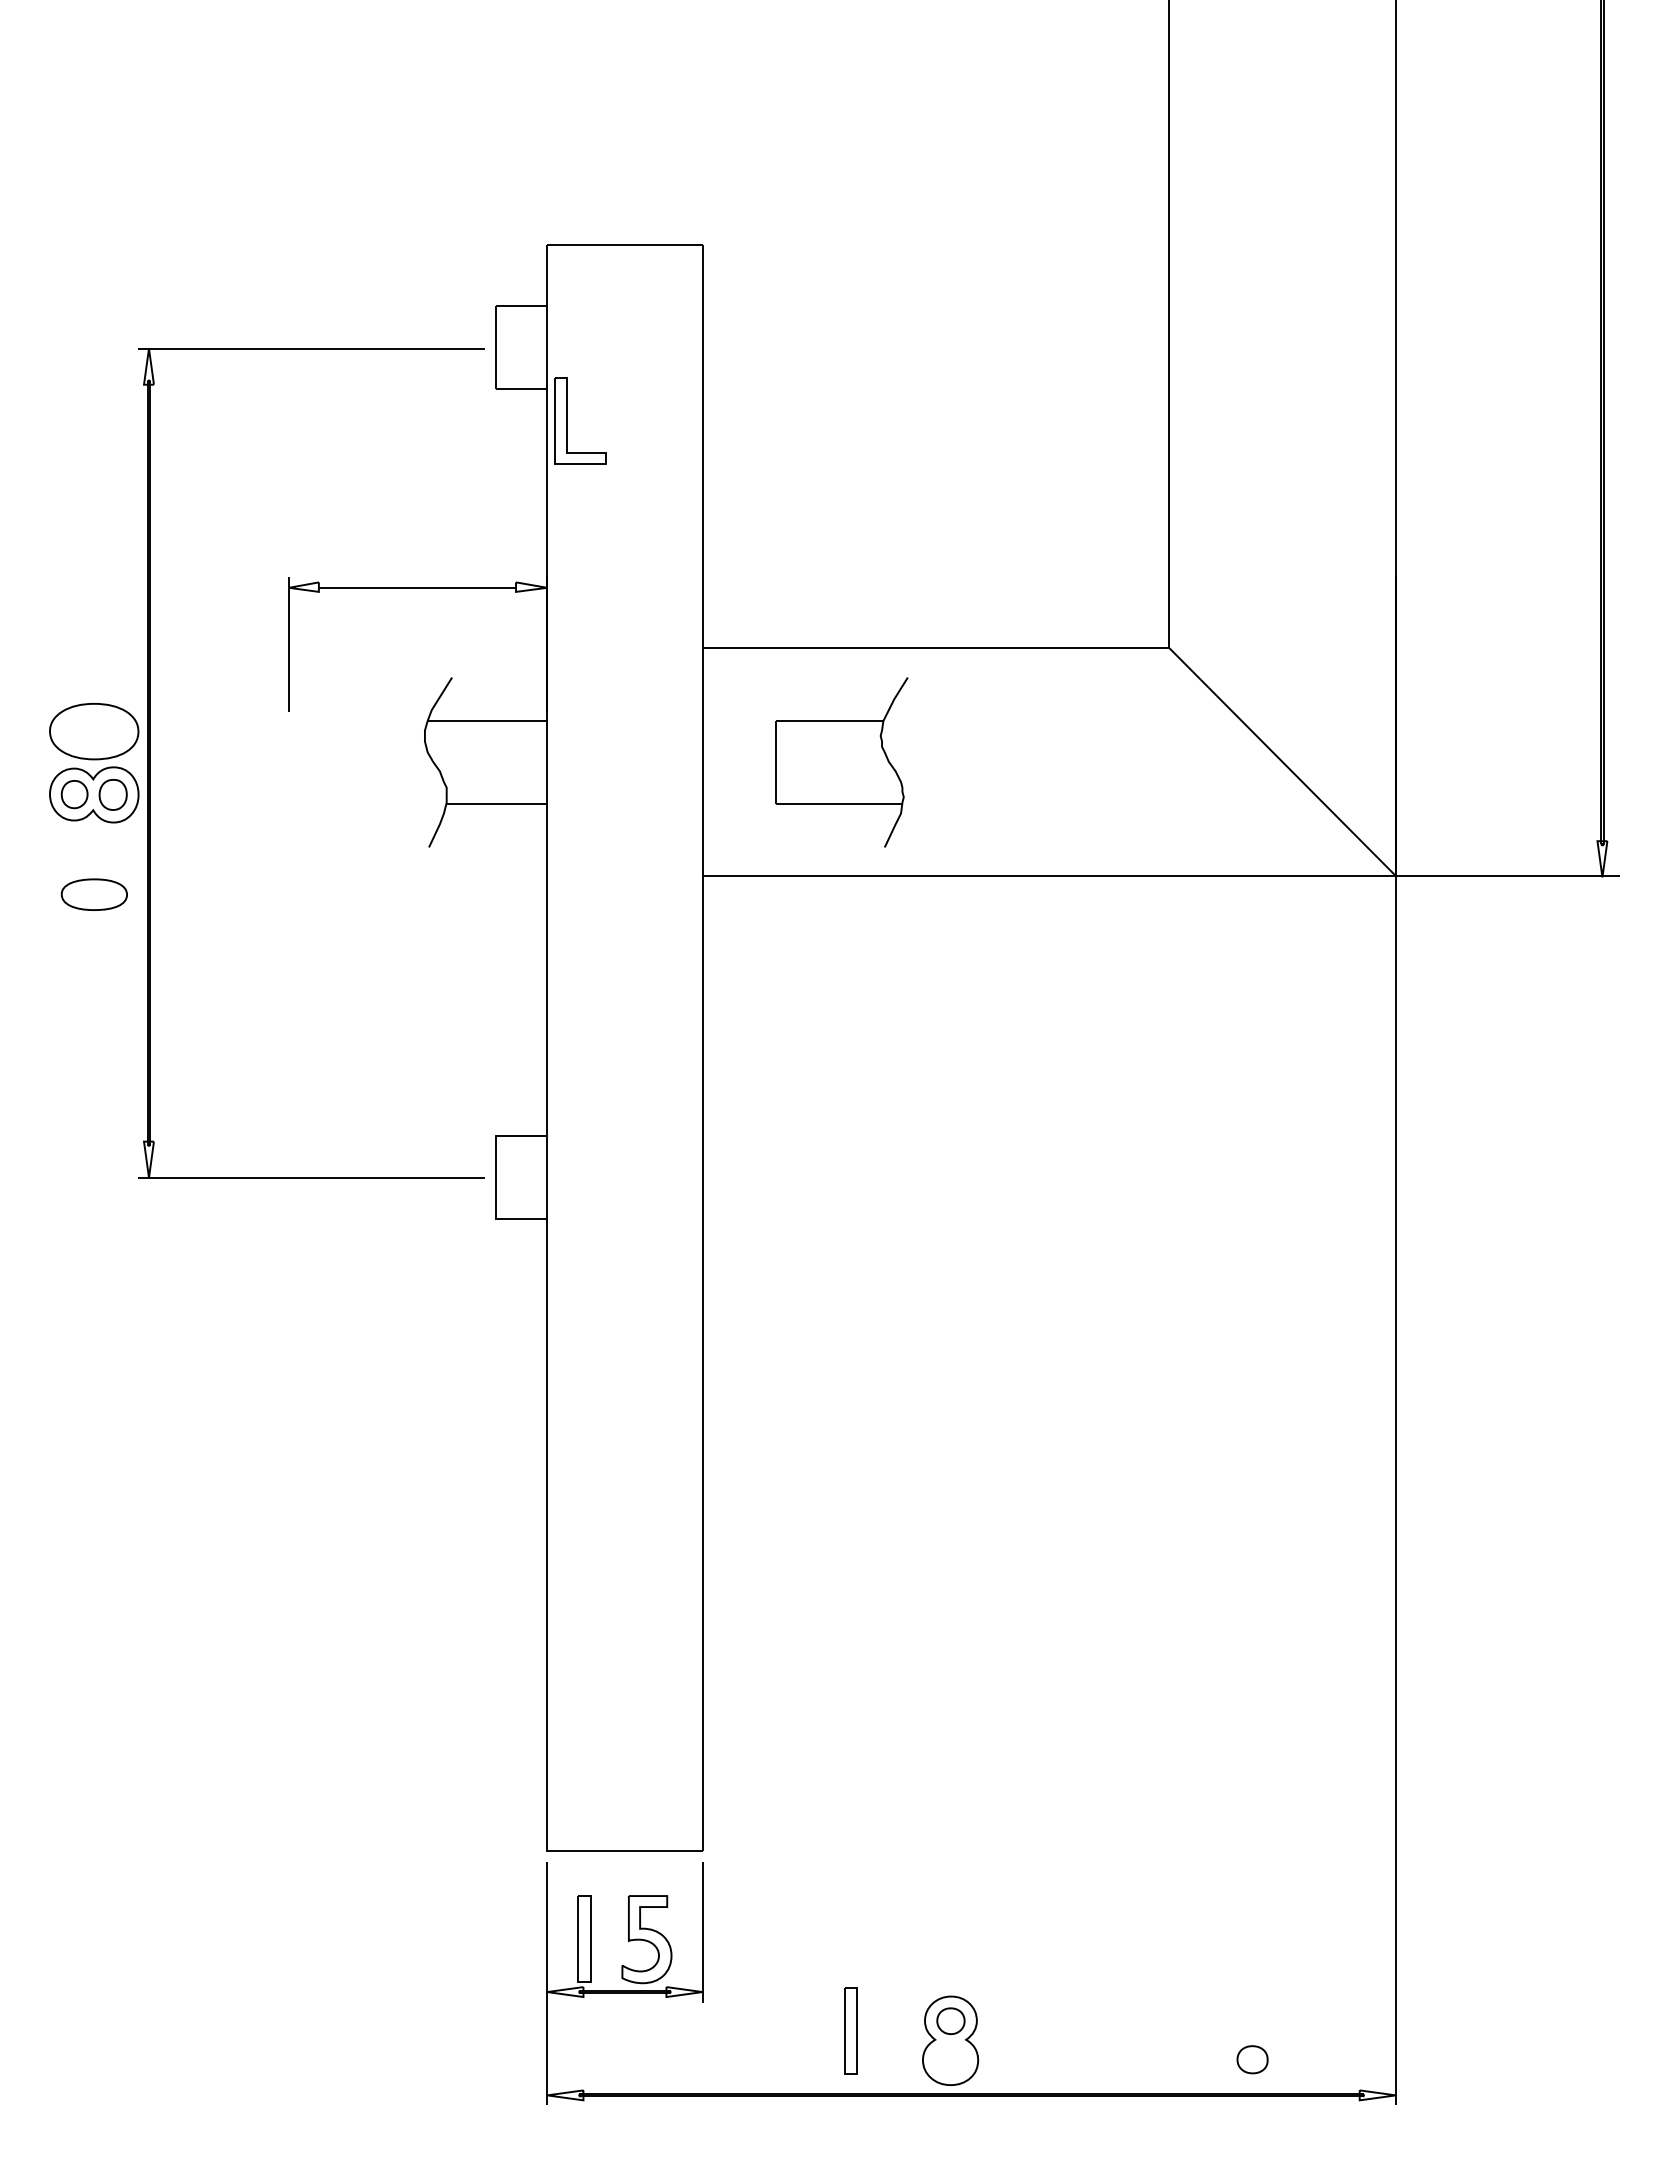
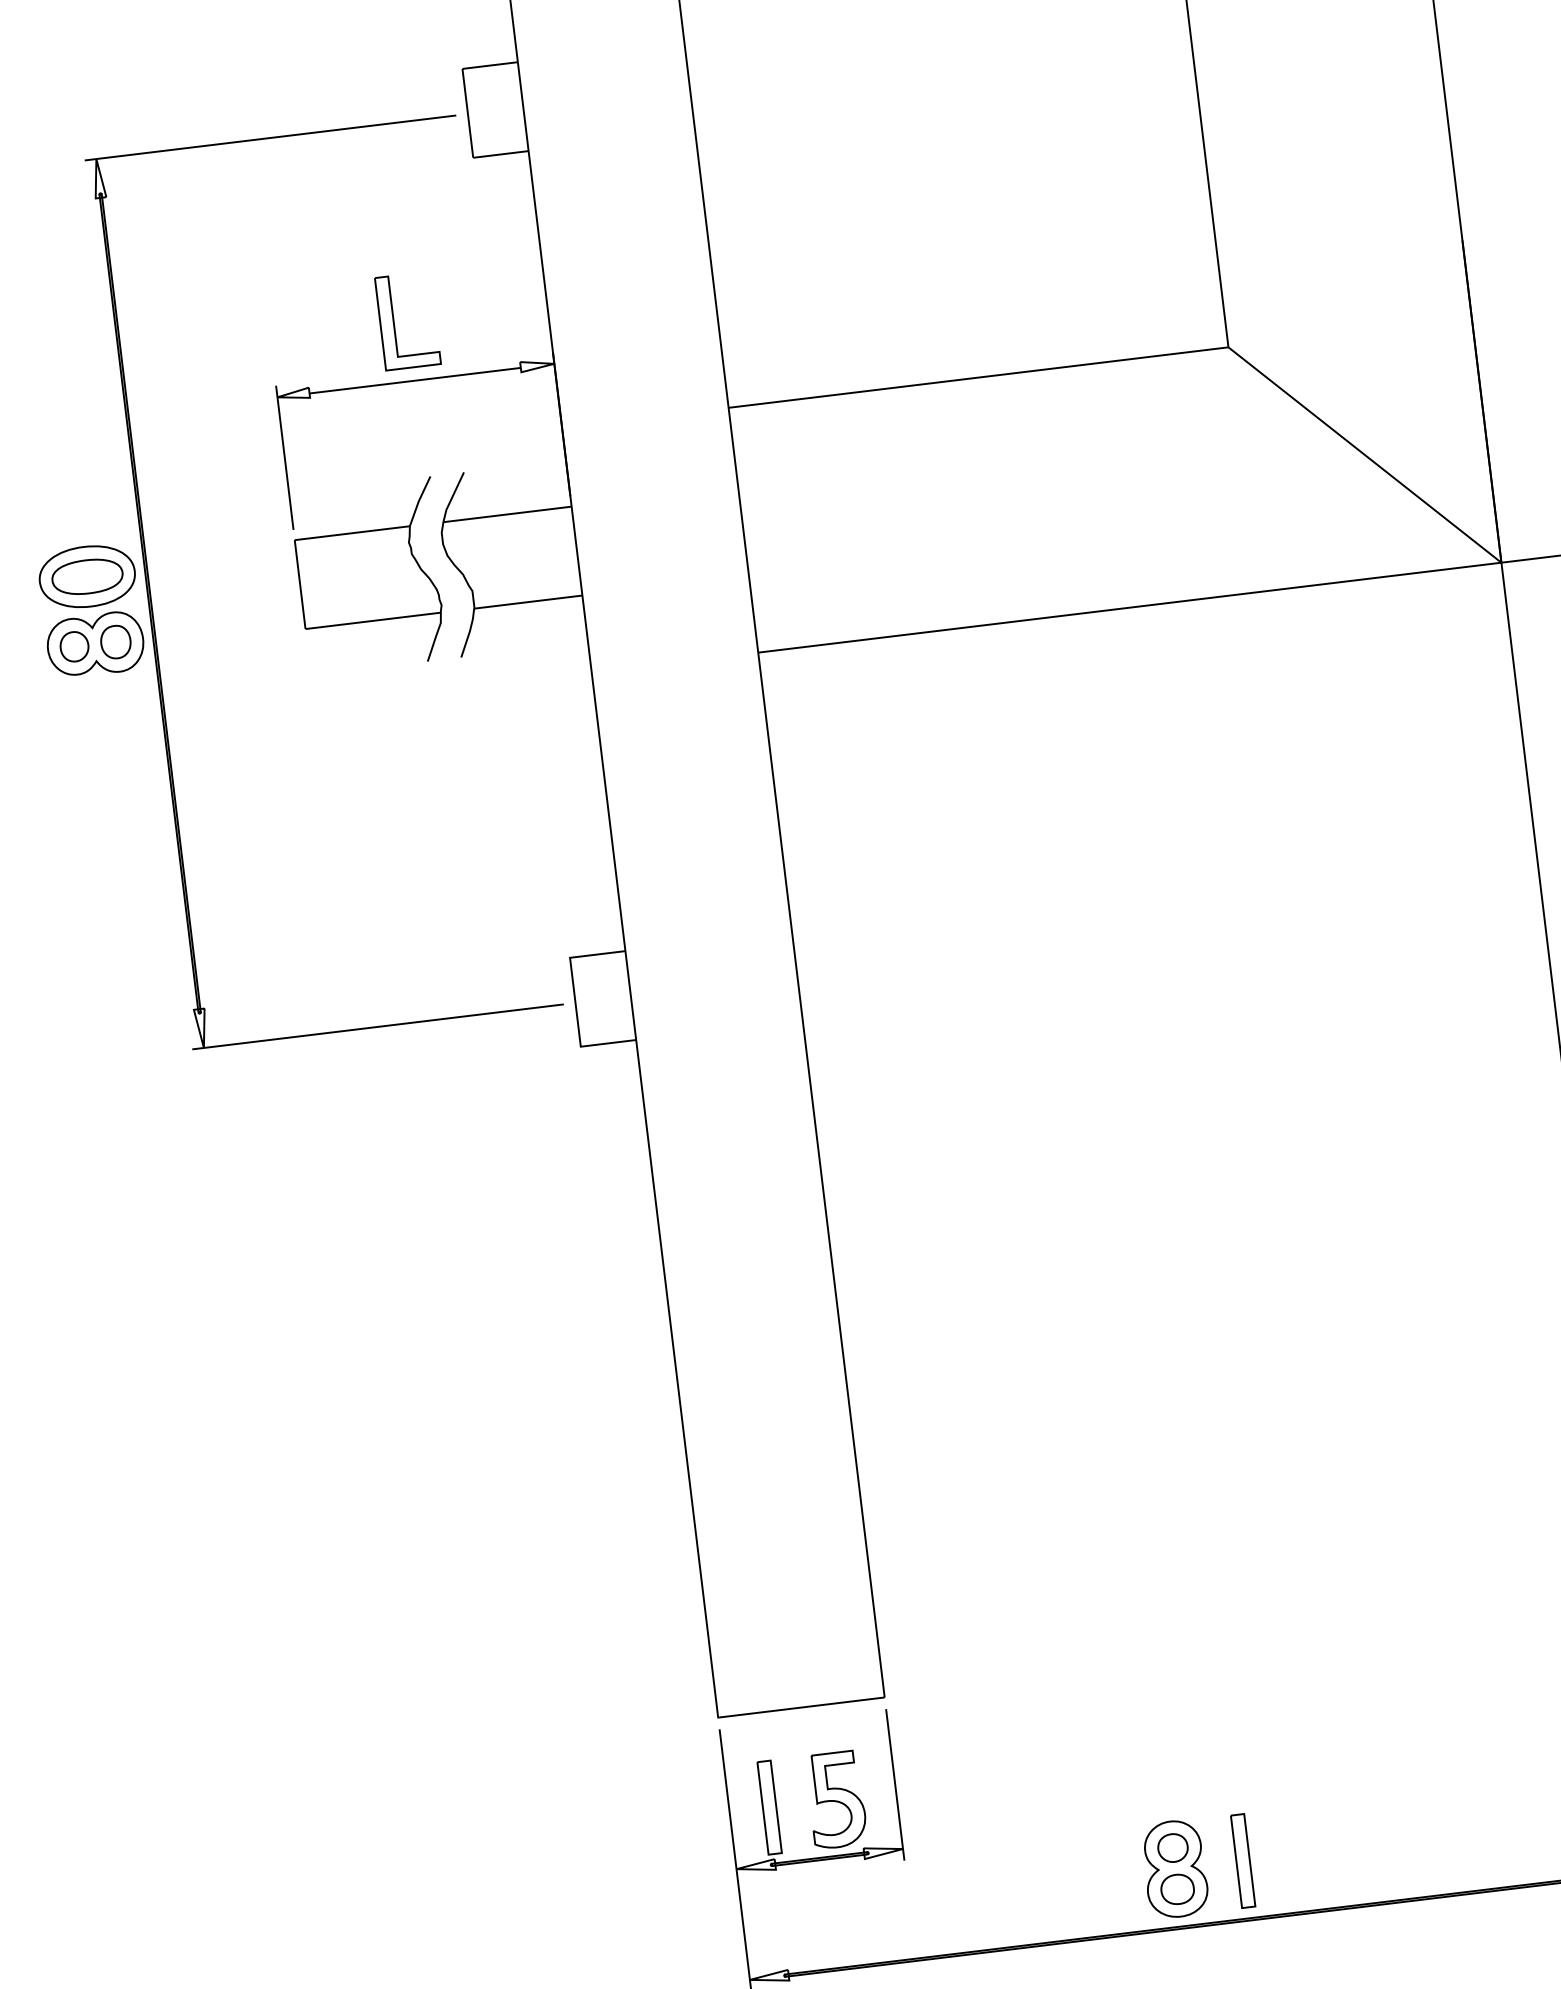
part: (567, 420) -> (393, 322), moved
part: (841, 762) -> (370, 576), moved
part: (93, 894) -> (86, 576), moved
part: (850, 2030) -> (1242, 1860), moved
part: (1252, 2059) -> (1177, 1889), moved

